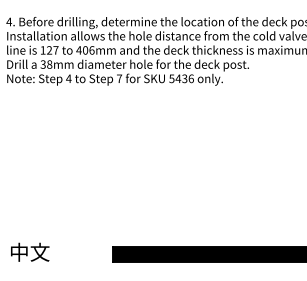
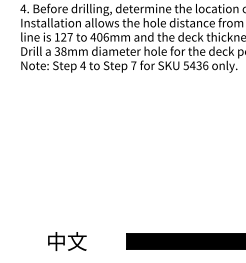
text: (30, 251) -> (67, 240), moved

